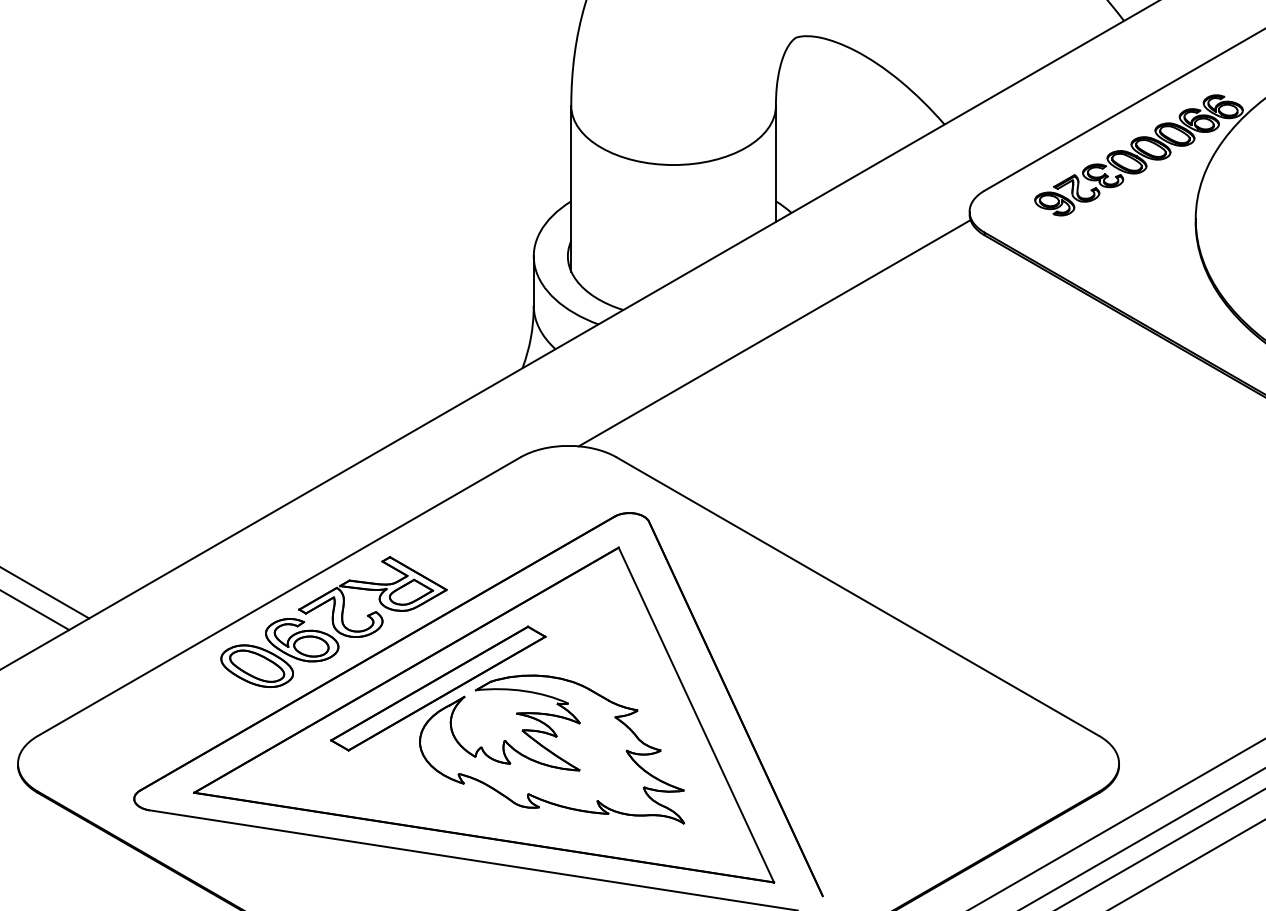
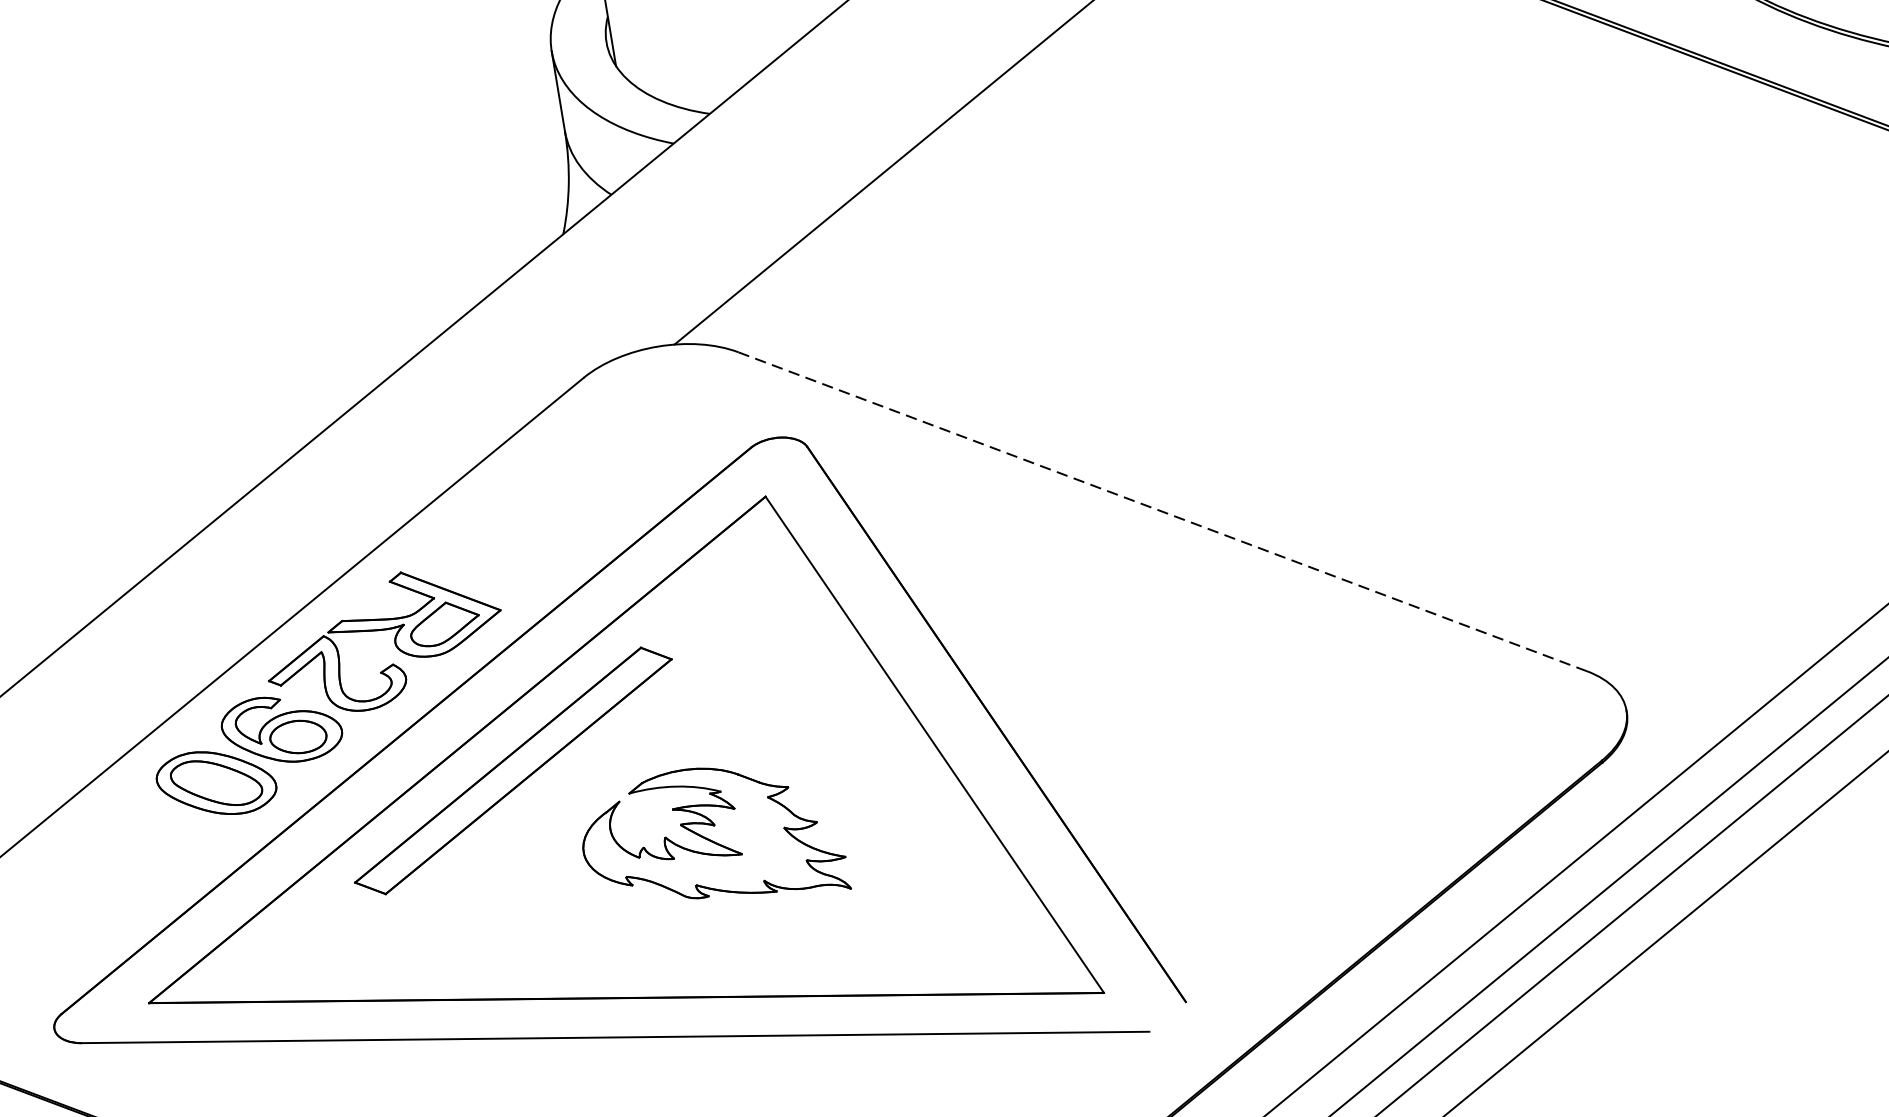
line: (857, 596) -> (1161, 511), solid -> dashed
part: (551, 749) -> (711, 838), size x0.6

